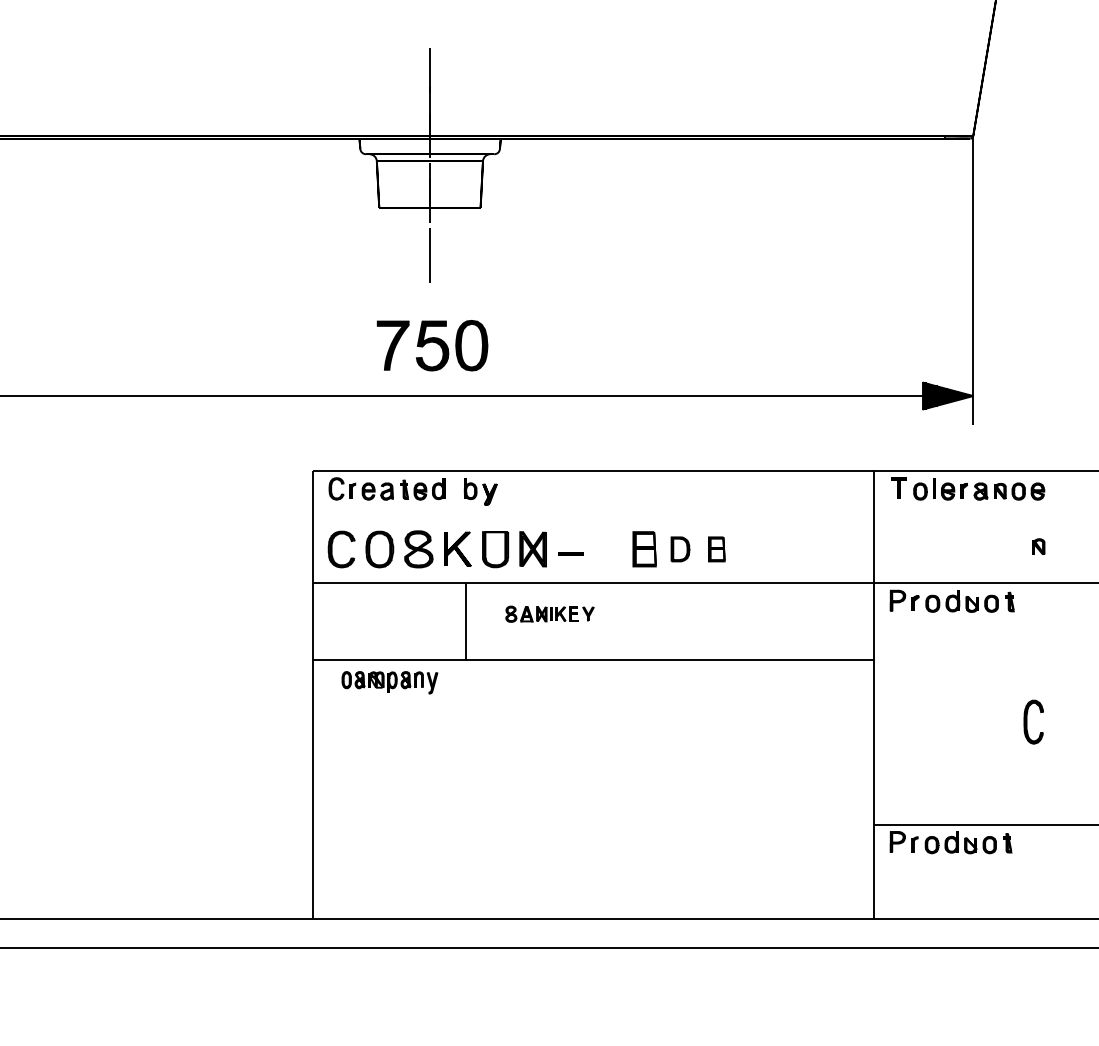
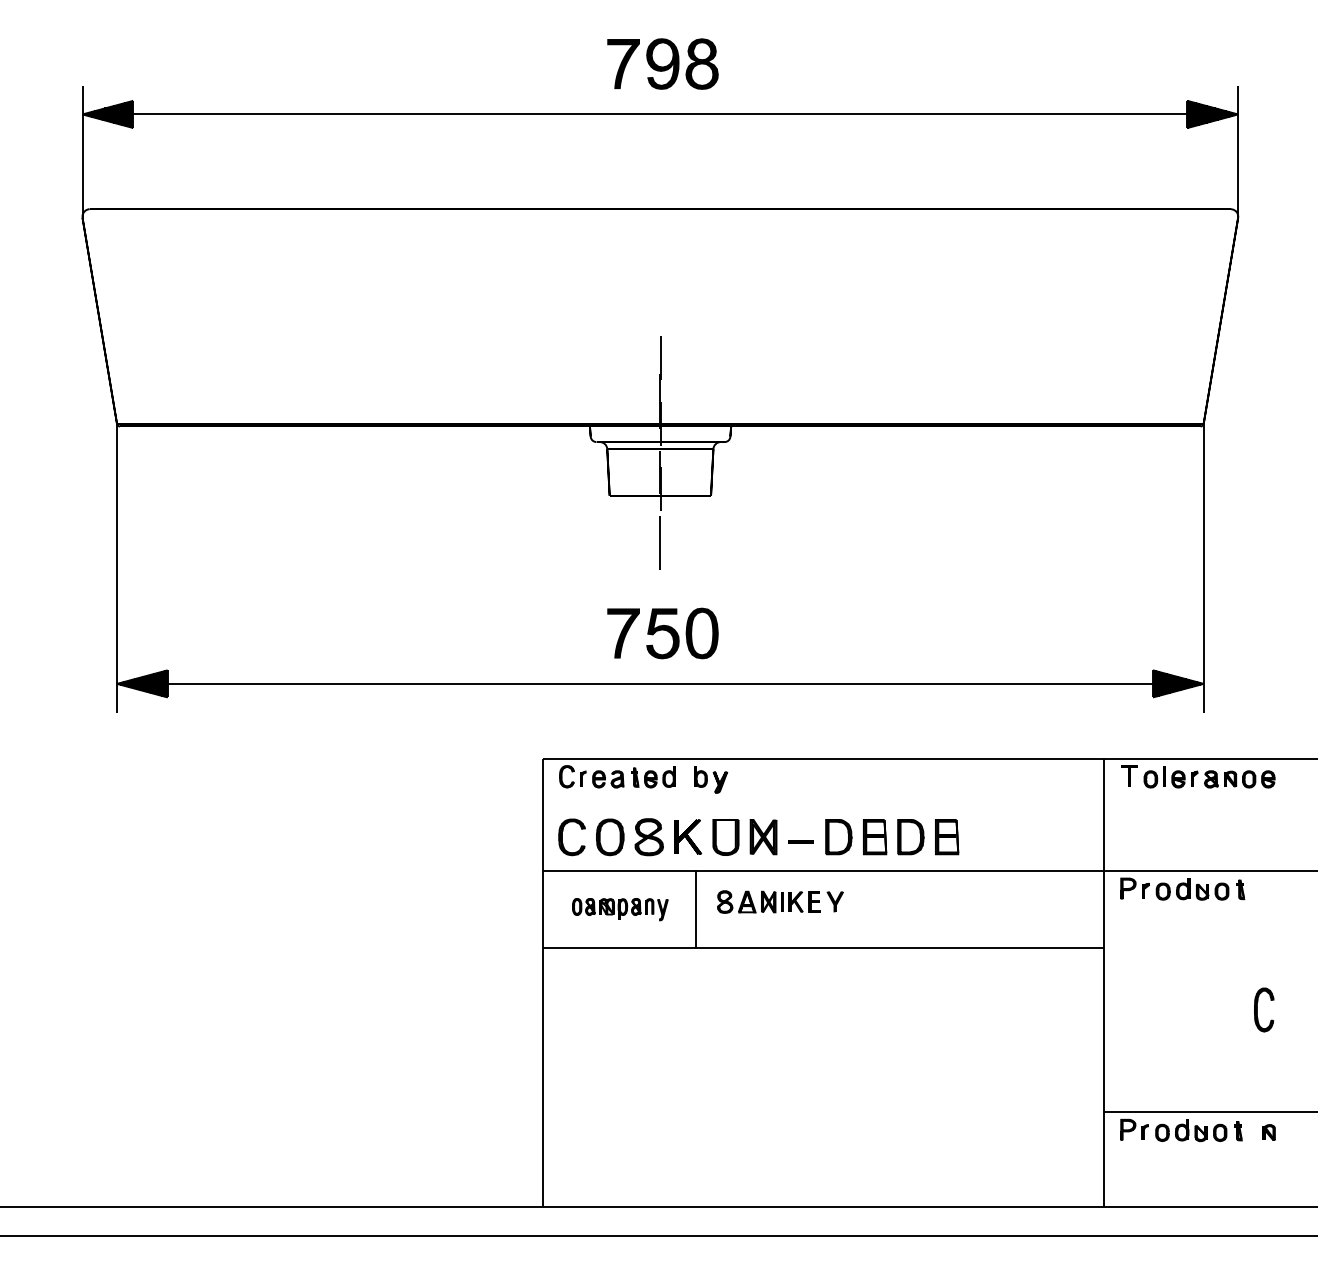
part: (1038, 546) -> (1268, 1132), moved
part: (608, 549) -> (838, 837), added
part: (680, 549) -> (910, 837), size x1.43
part: (717, 549) -> (947, 837), size x1.43
part: (550, 613) -> (780, 901), size x1.43
part: (390, 682) -> (620, 909), moved

